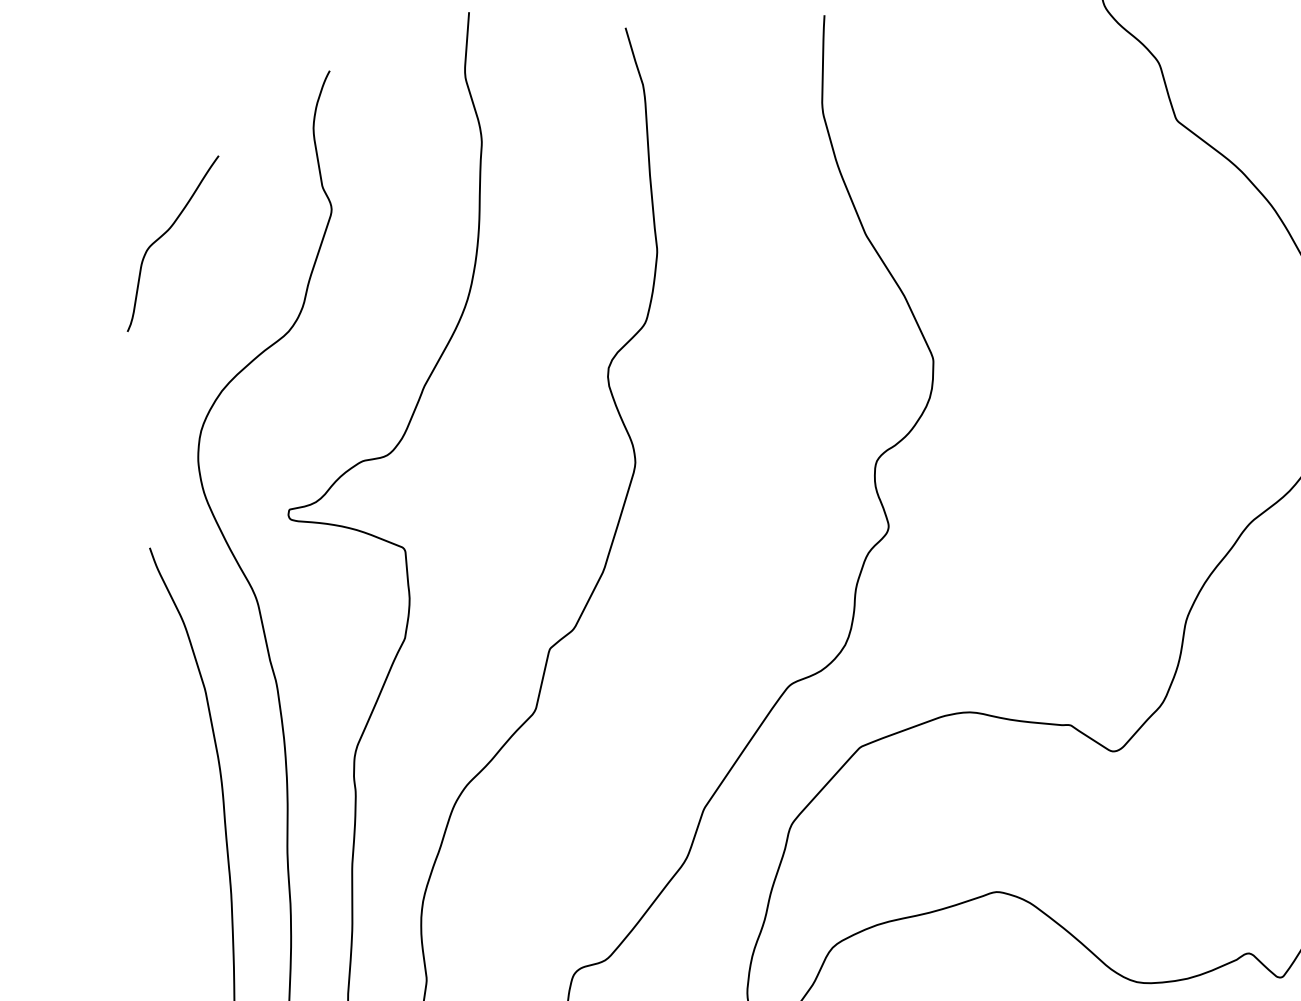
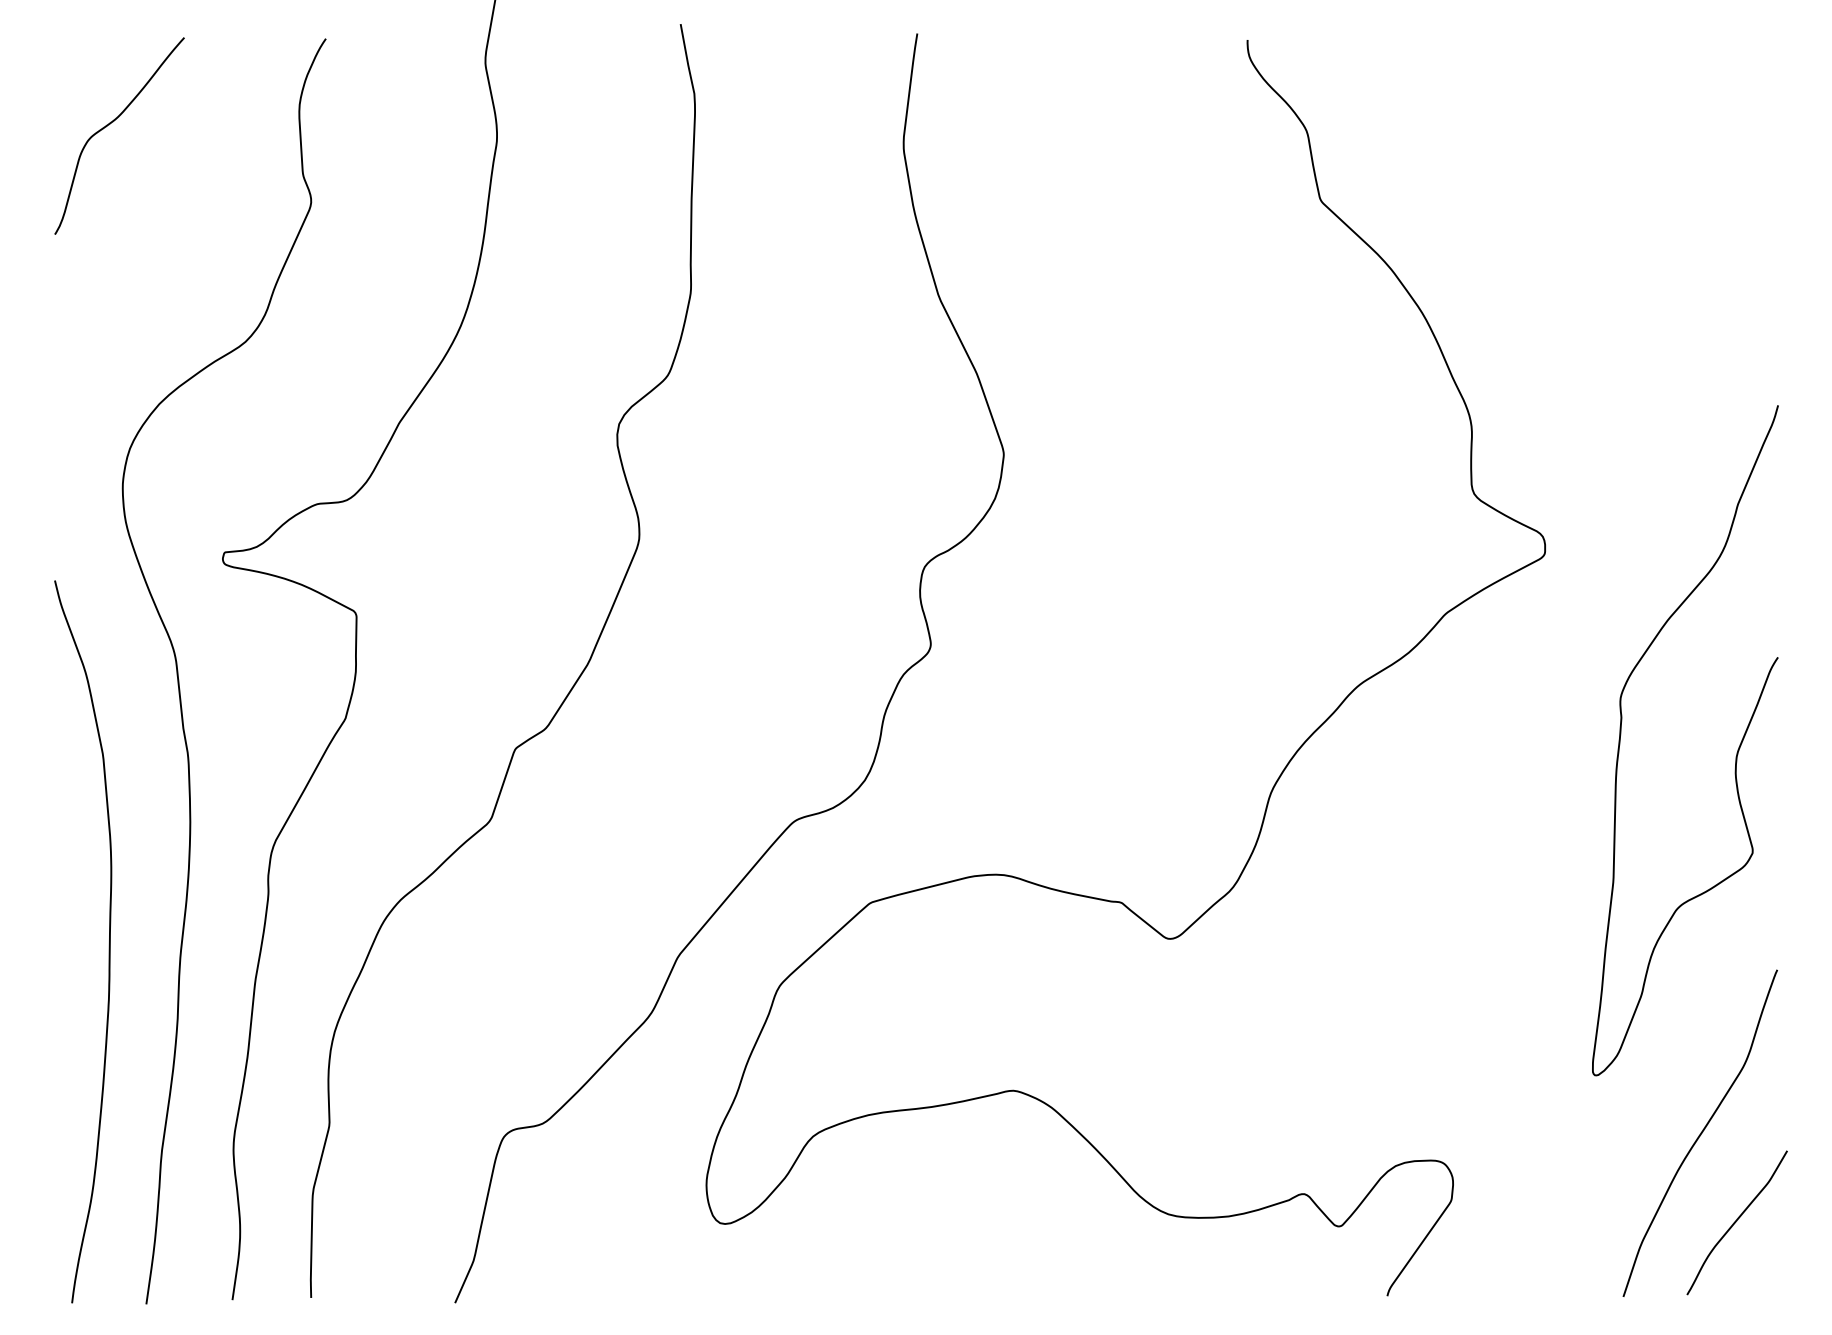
curve: (163, 235) -> (109, 125), moved

